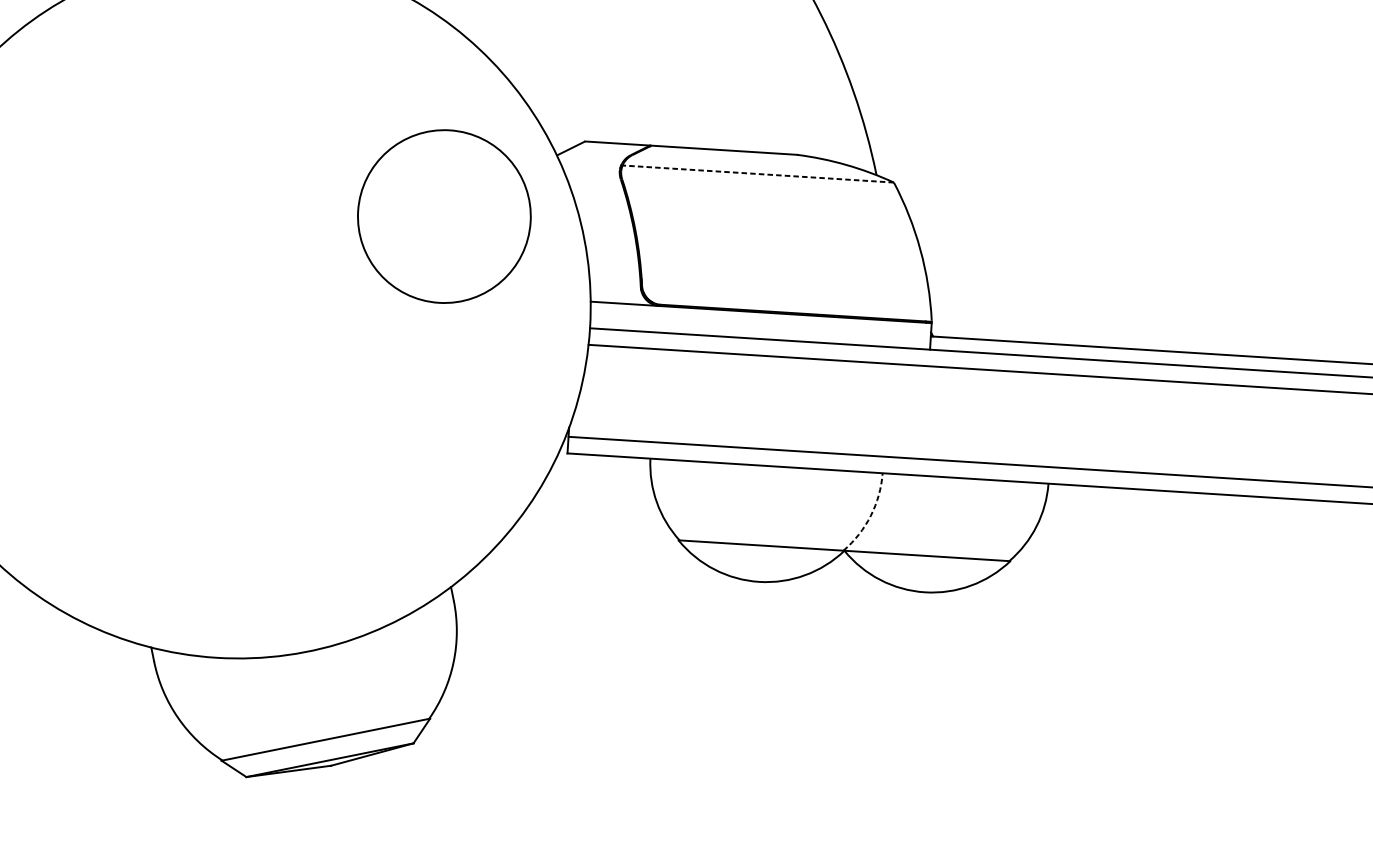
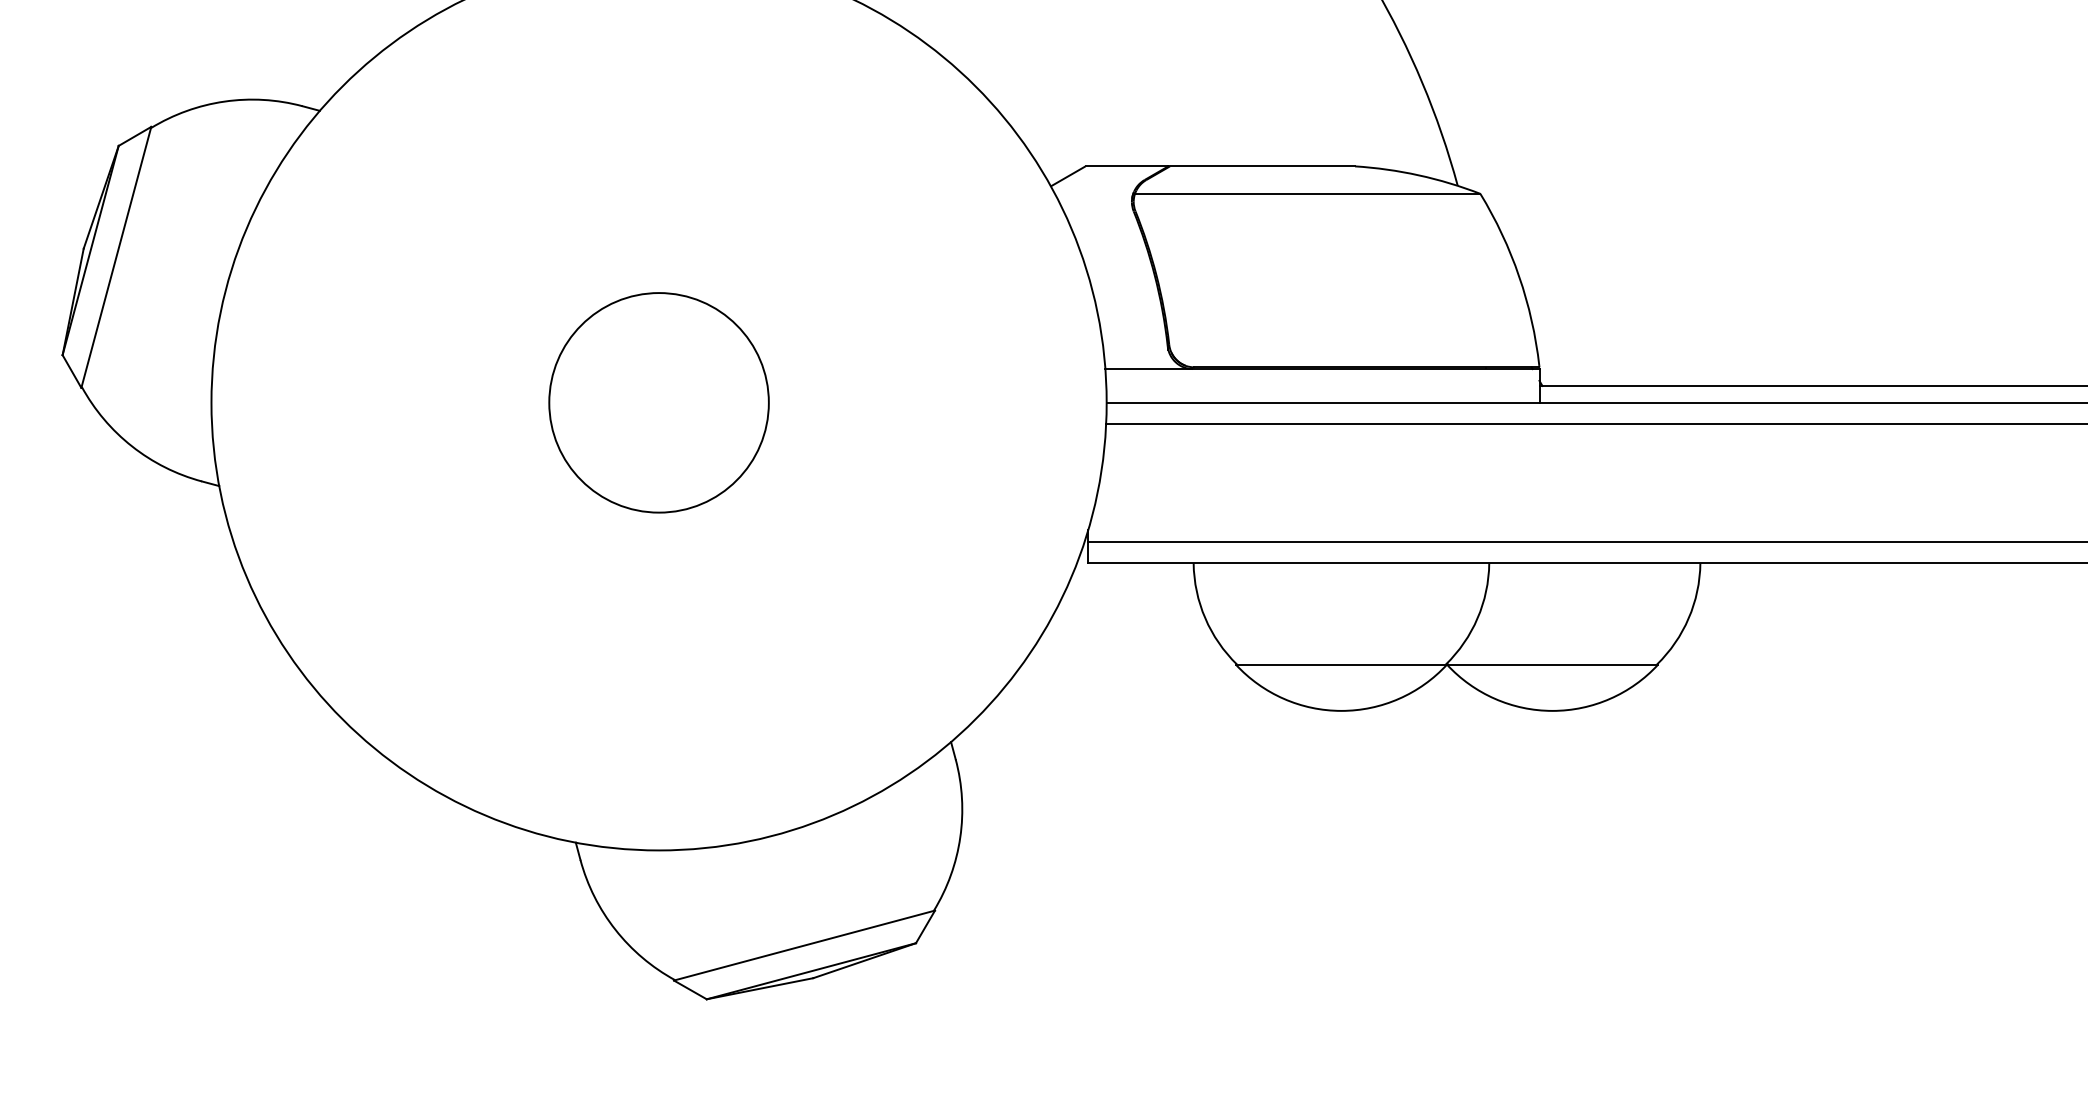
line: (758, 173) -> (1307, 193), dashed -> solid
circle: (443, 216) -> (658, 402), moved
arc: (870, 516) -> (1477, 618), dashed -> solid

